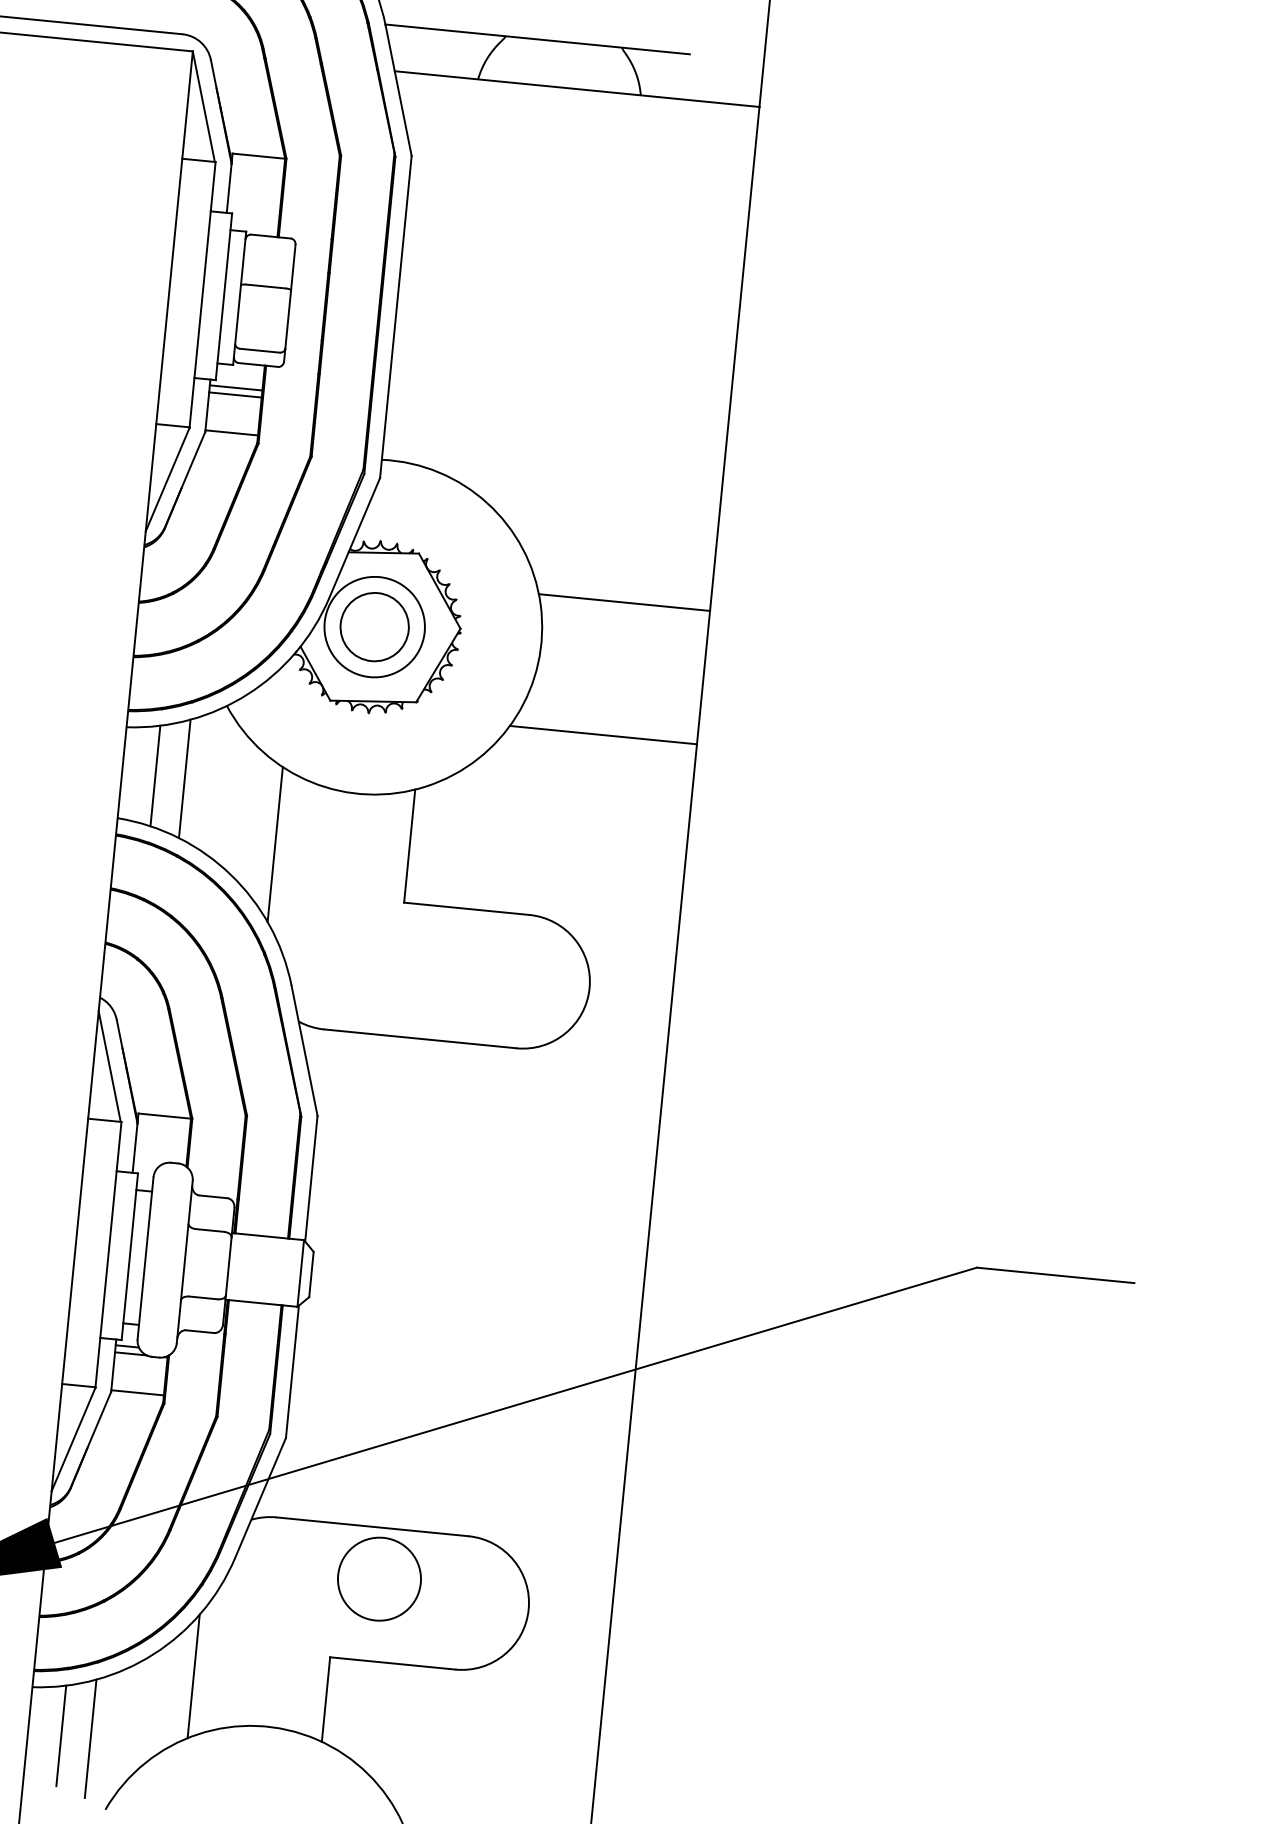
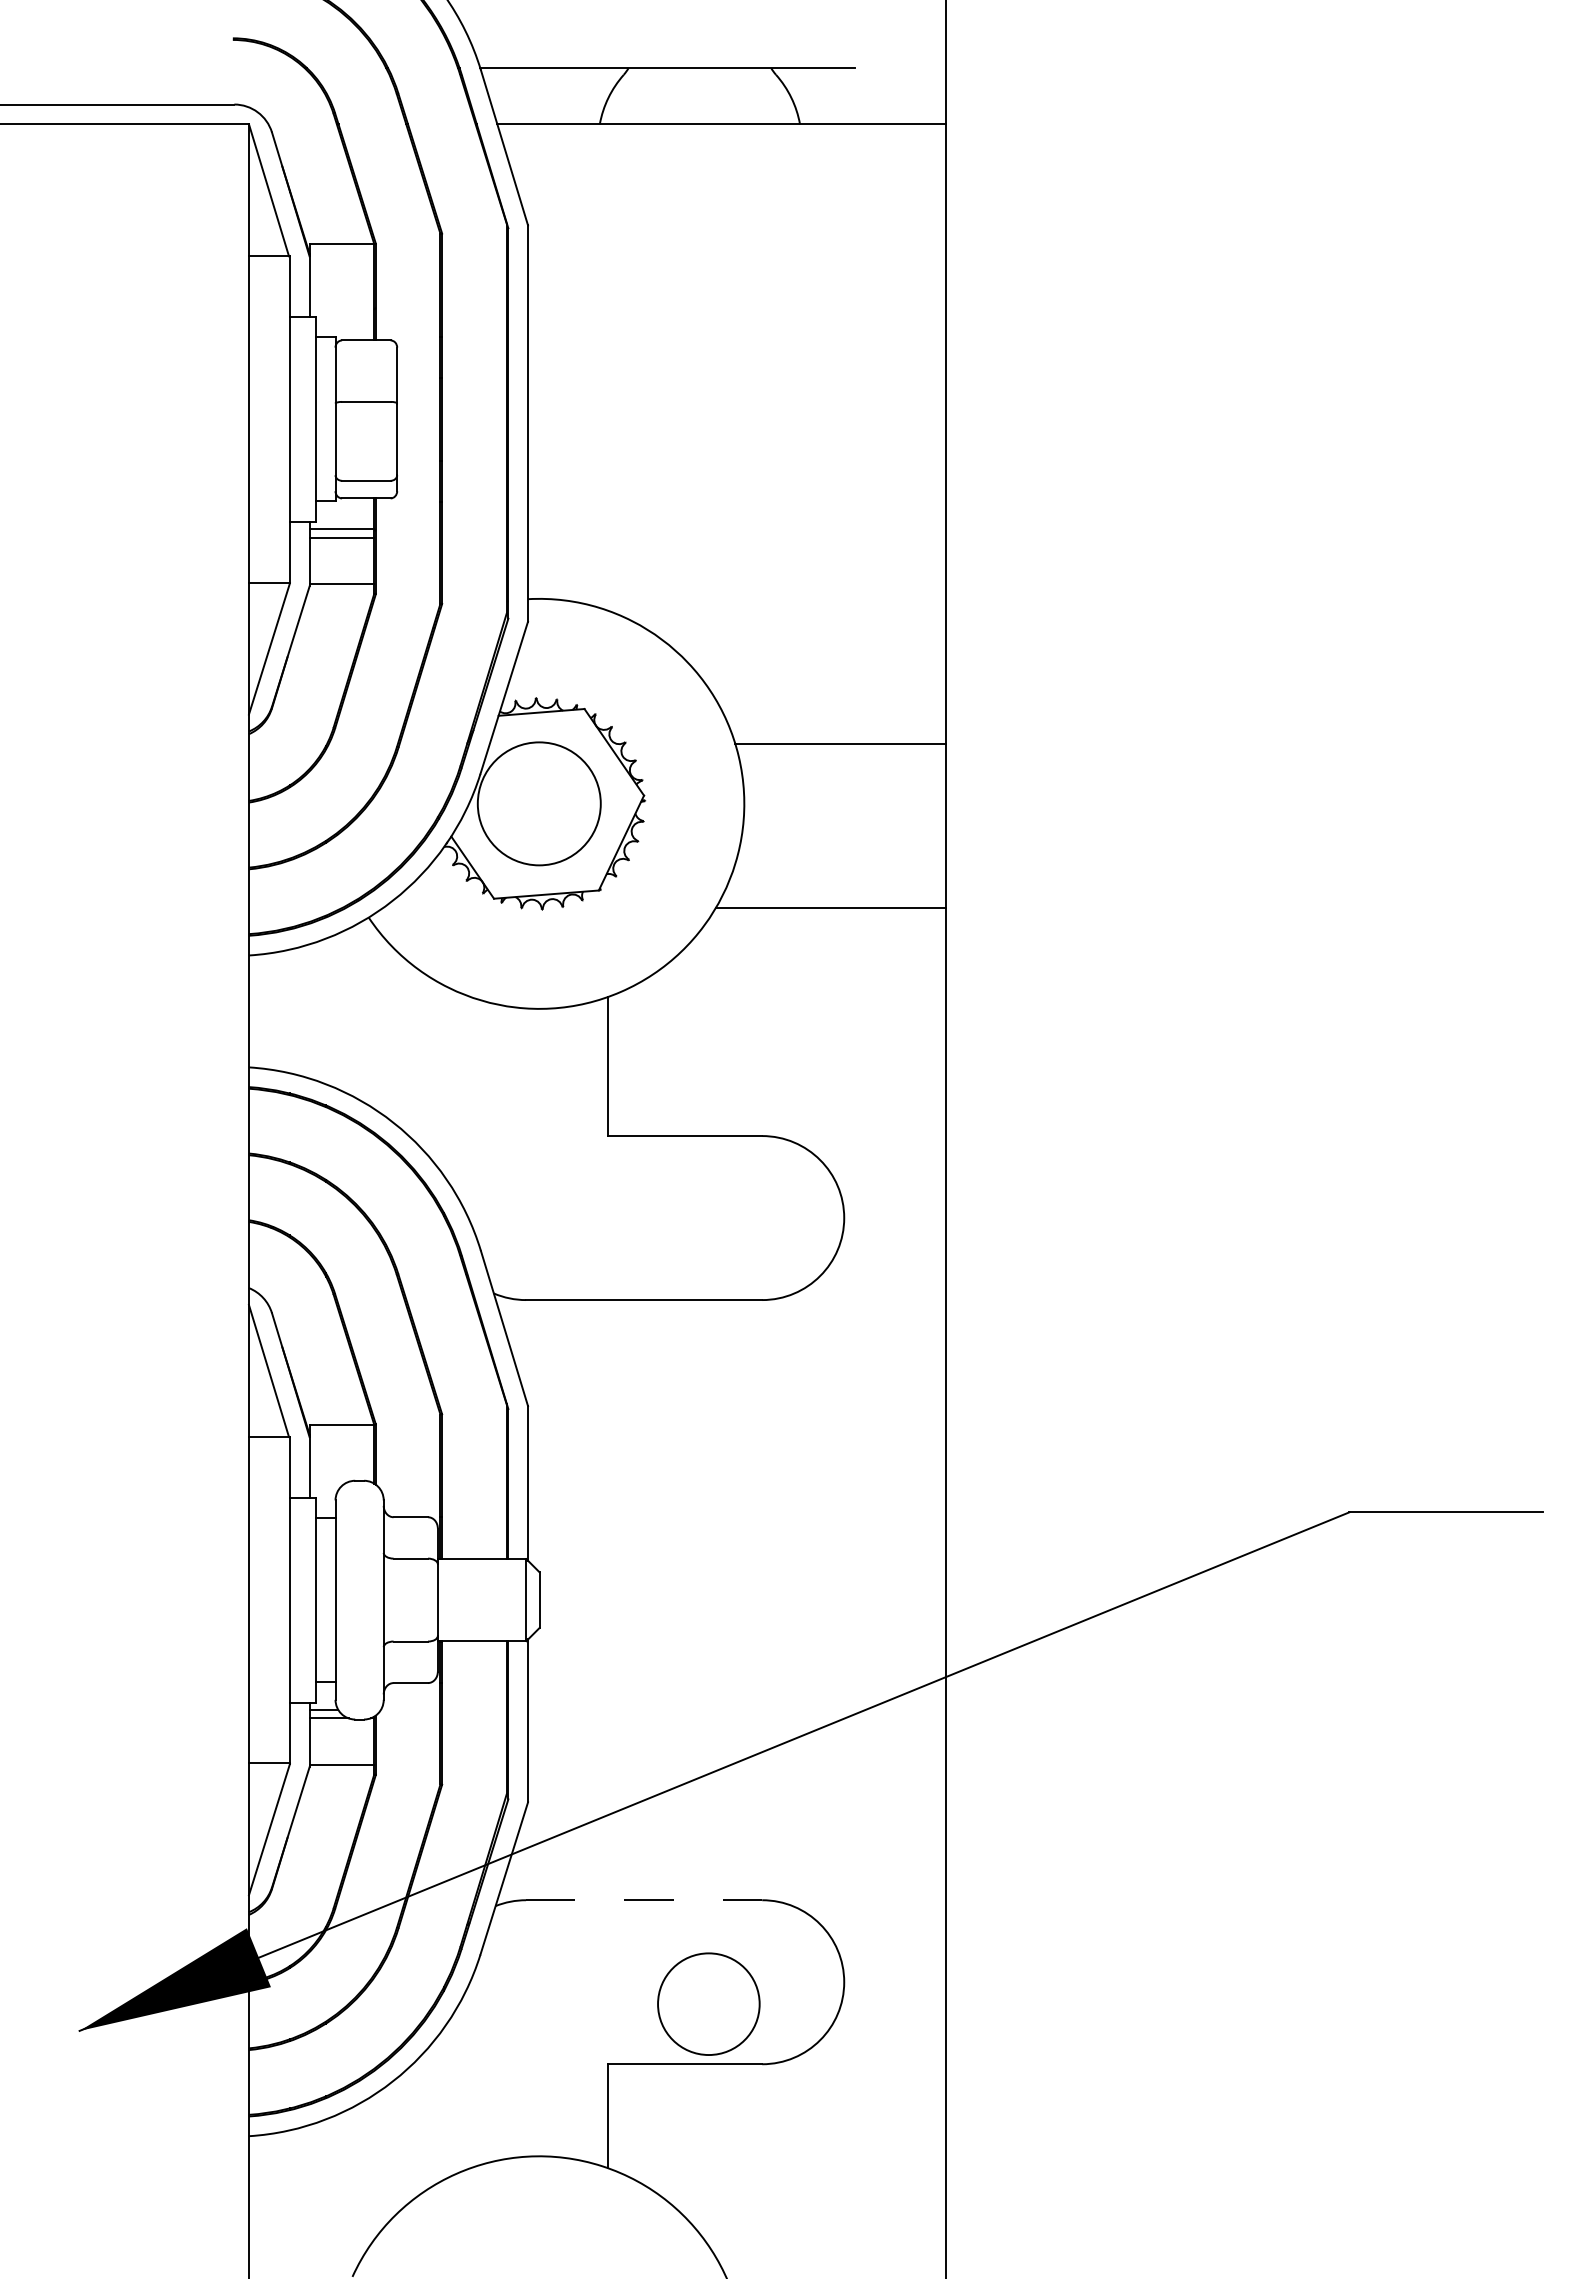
circle: (374, 626) -> (538, 803), removed
line: (155, 776) -> (289, 1011), removed
line: (185, 778) -> (326, 1011), removed
line: (275, 844) -> (444, 1080), removed
line: (372, 1527) -> (644, 1900), solid -> dashed
circle: (379, 1578) -> (708, 2003), moved
line: (194, 1676) -> (444, 2103), removed
line: (61, 1735) -> (289, 2191), removed
line: (91, 1738) -> (326, 2191), removed

